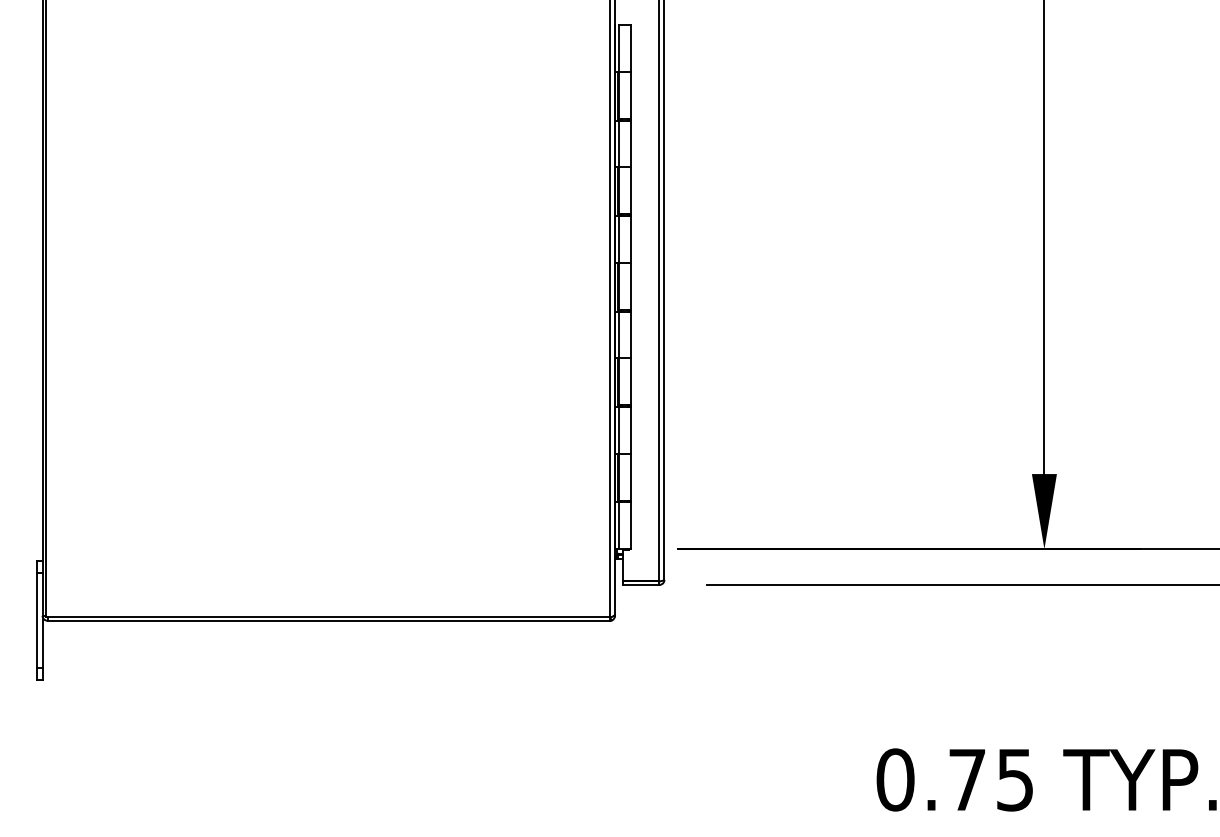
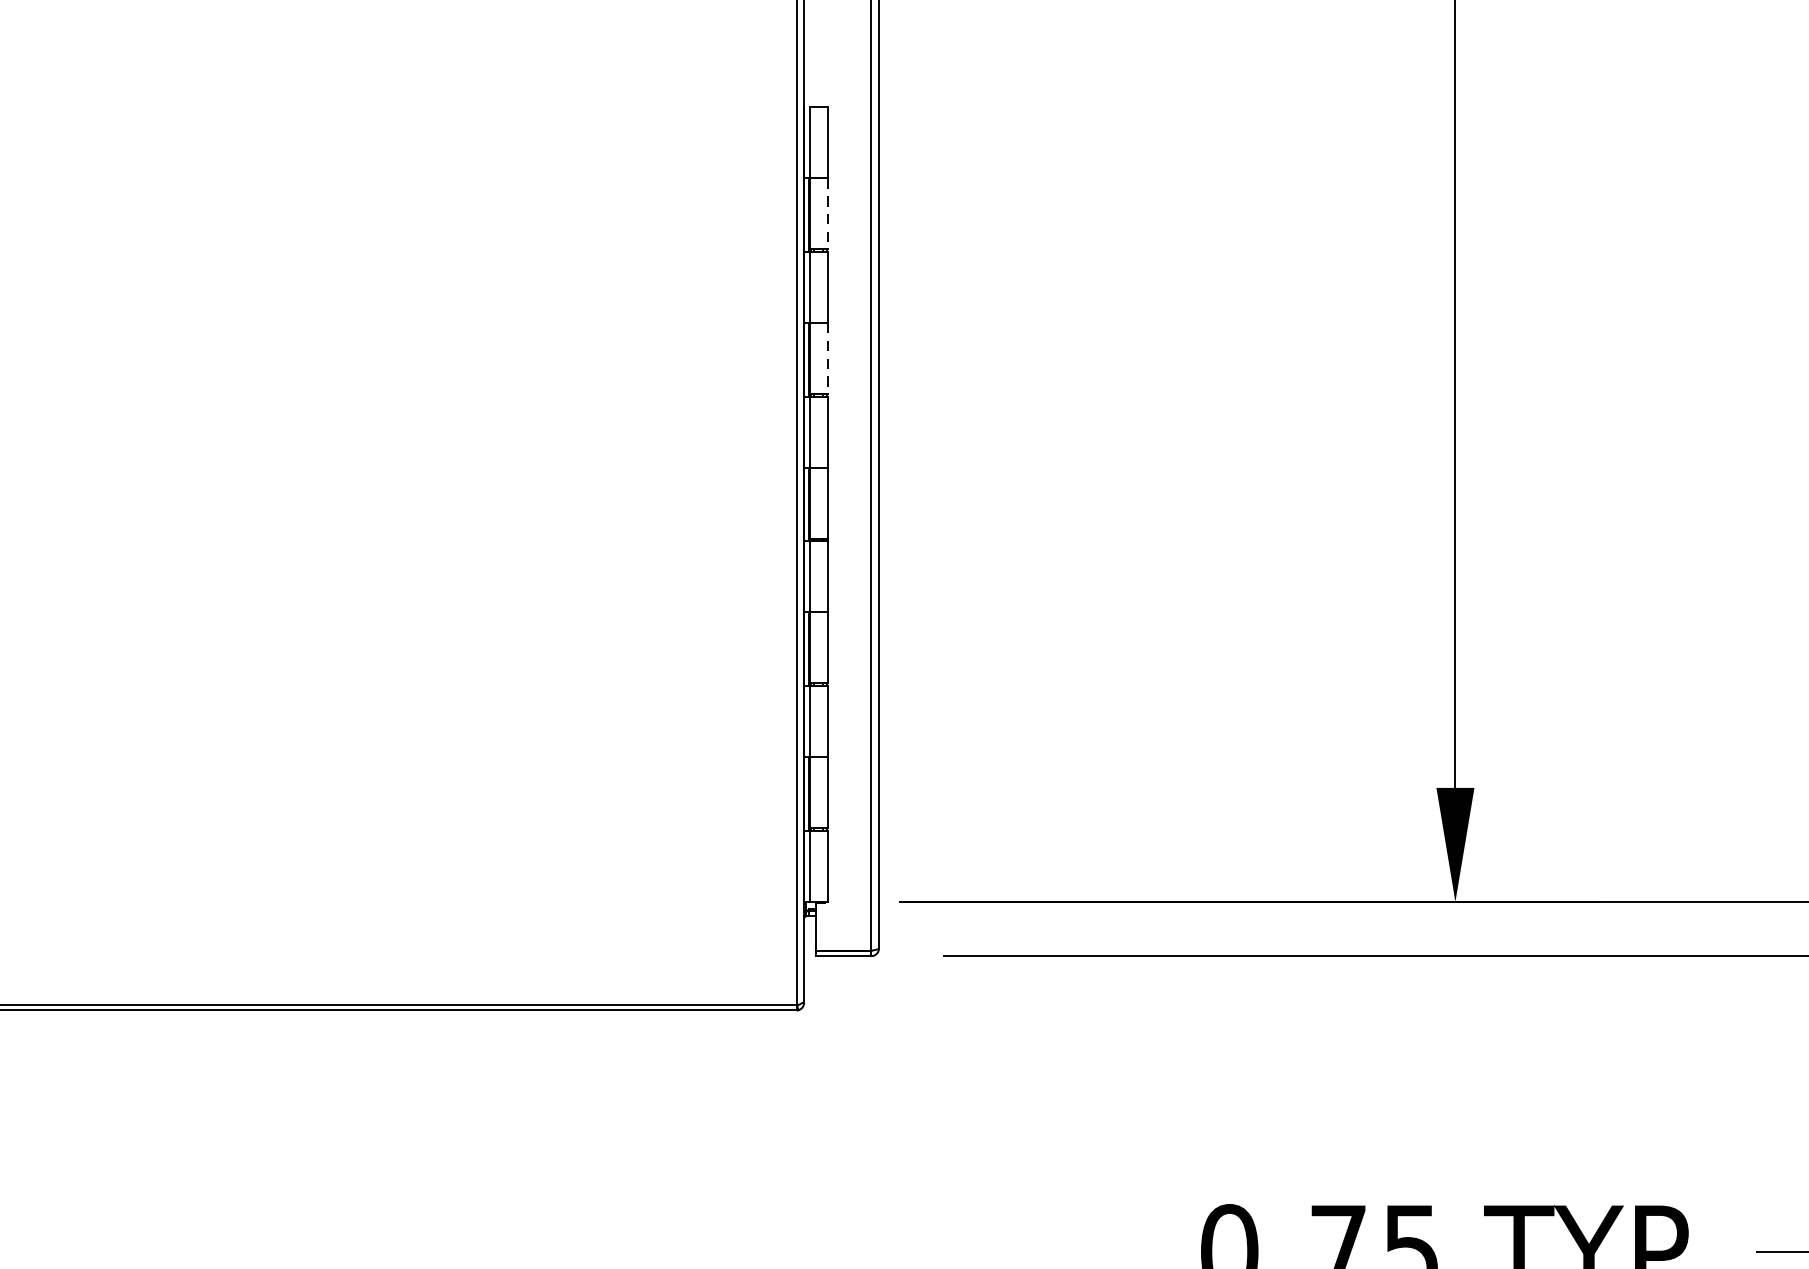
line: (630, 95) -> (827, 213), solid -> dashed
line: (630, 191) -> (827, 359), solid -> dashed

